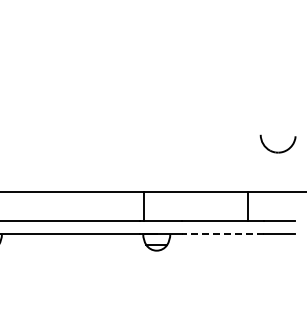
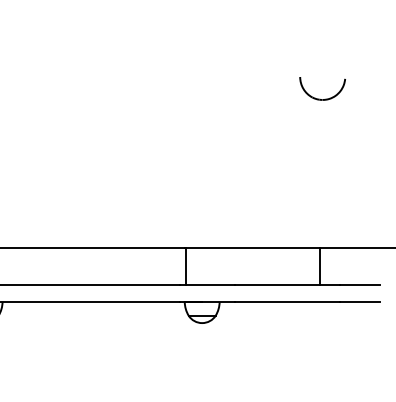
part: (277, 151) -> (321, 98), moved
line: (223, 234) -> (288, 302), dashed -> solid

